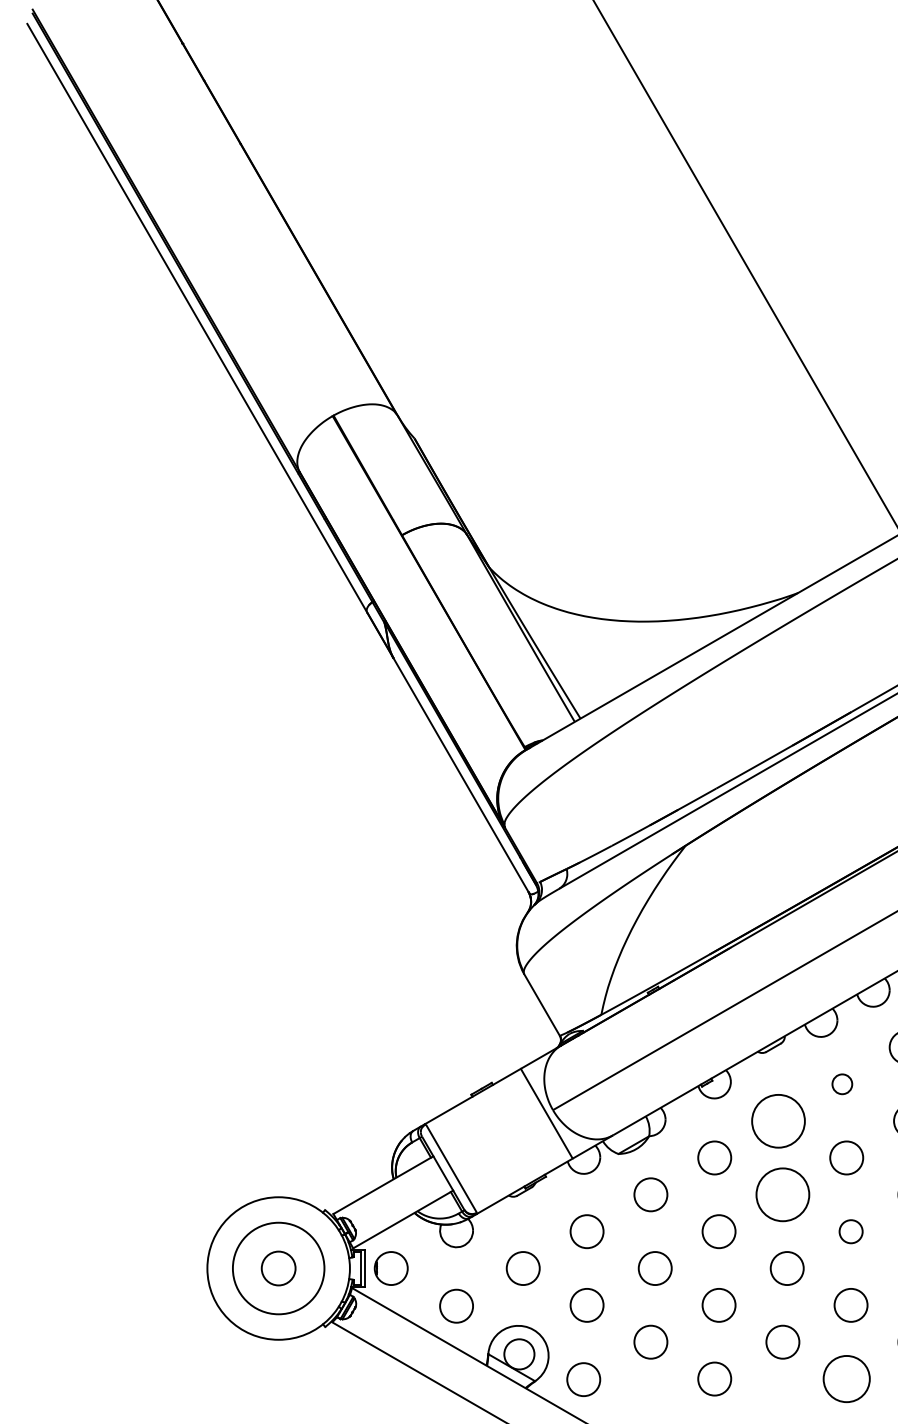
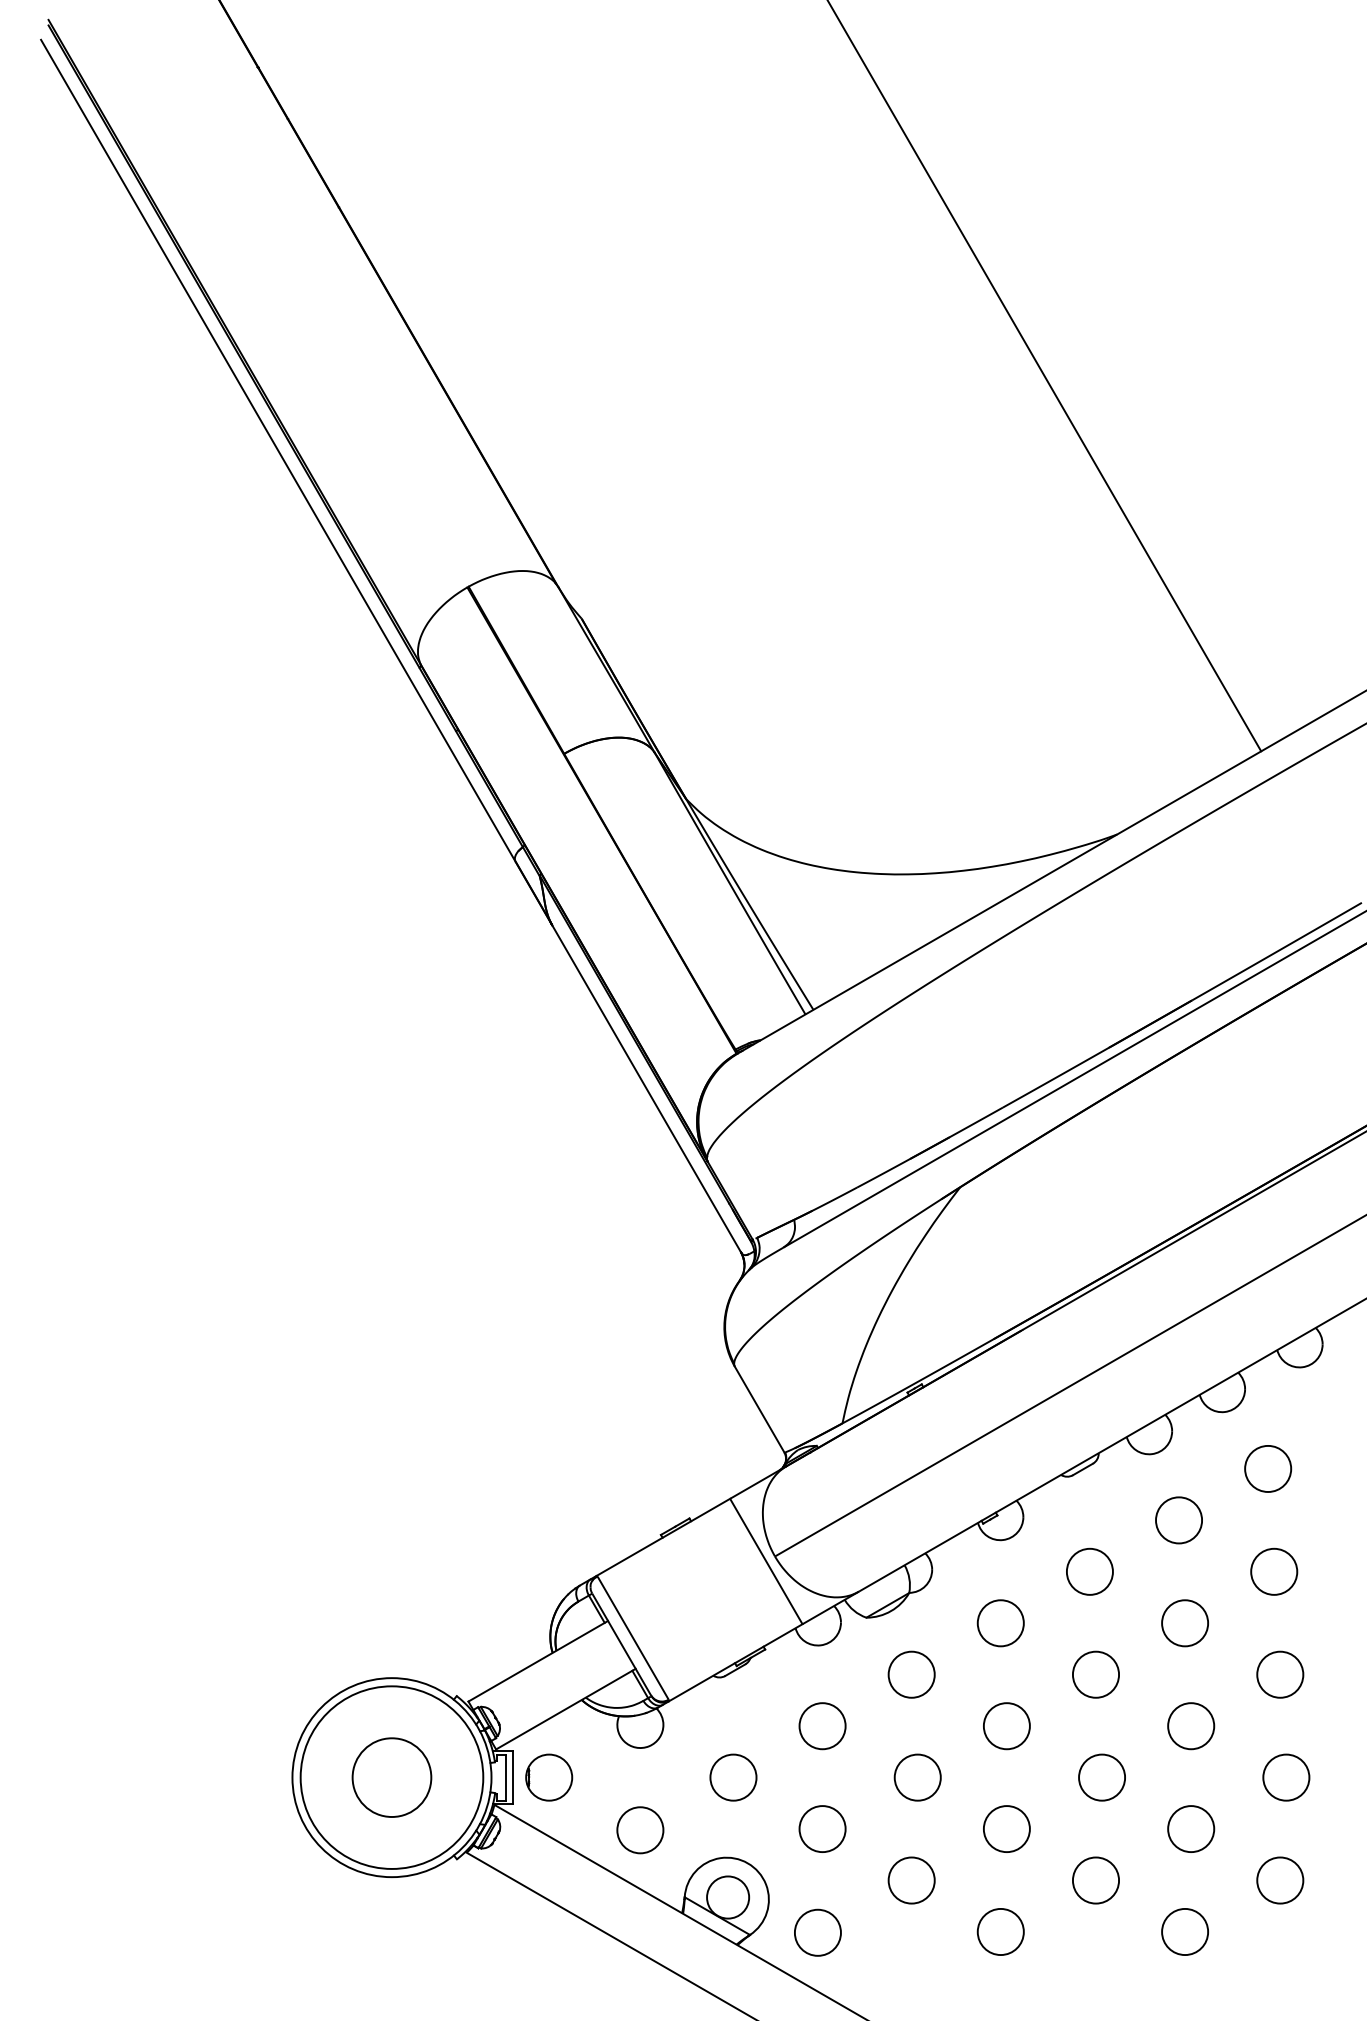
circle: (841, 1084) -> (1178, 1520), size x1.67
circle: (778, 1120) -> (1089, 1571), size x0.62
circle: (782, 1194) -> (1095, 1674), size x0.62
circle: (851, 1231) -> (1191, 1726), size x1.43
circle: (278, 1268) -> (391, 1777), size x1.43
circle: (278, 1268) -> (391, 1777), size x1.67
circle: (846, 1378) -> (1184, 1931), size x0.71

